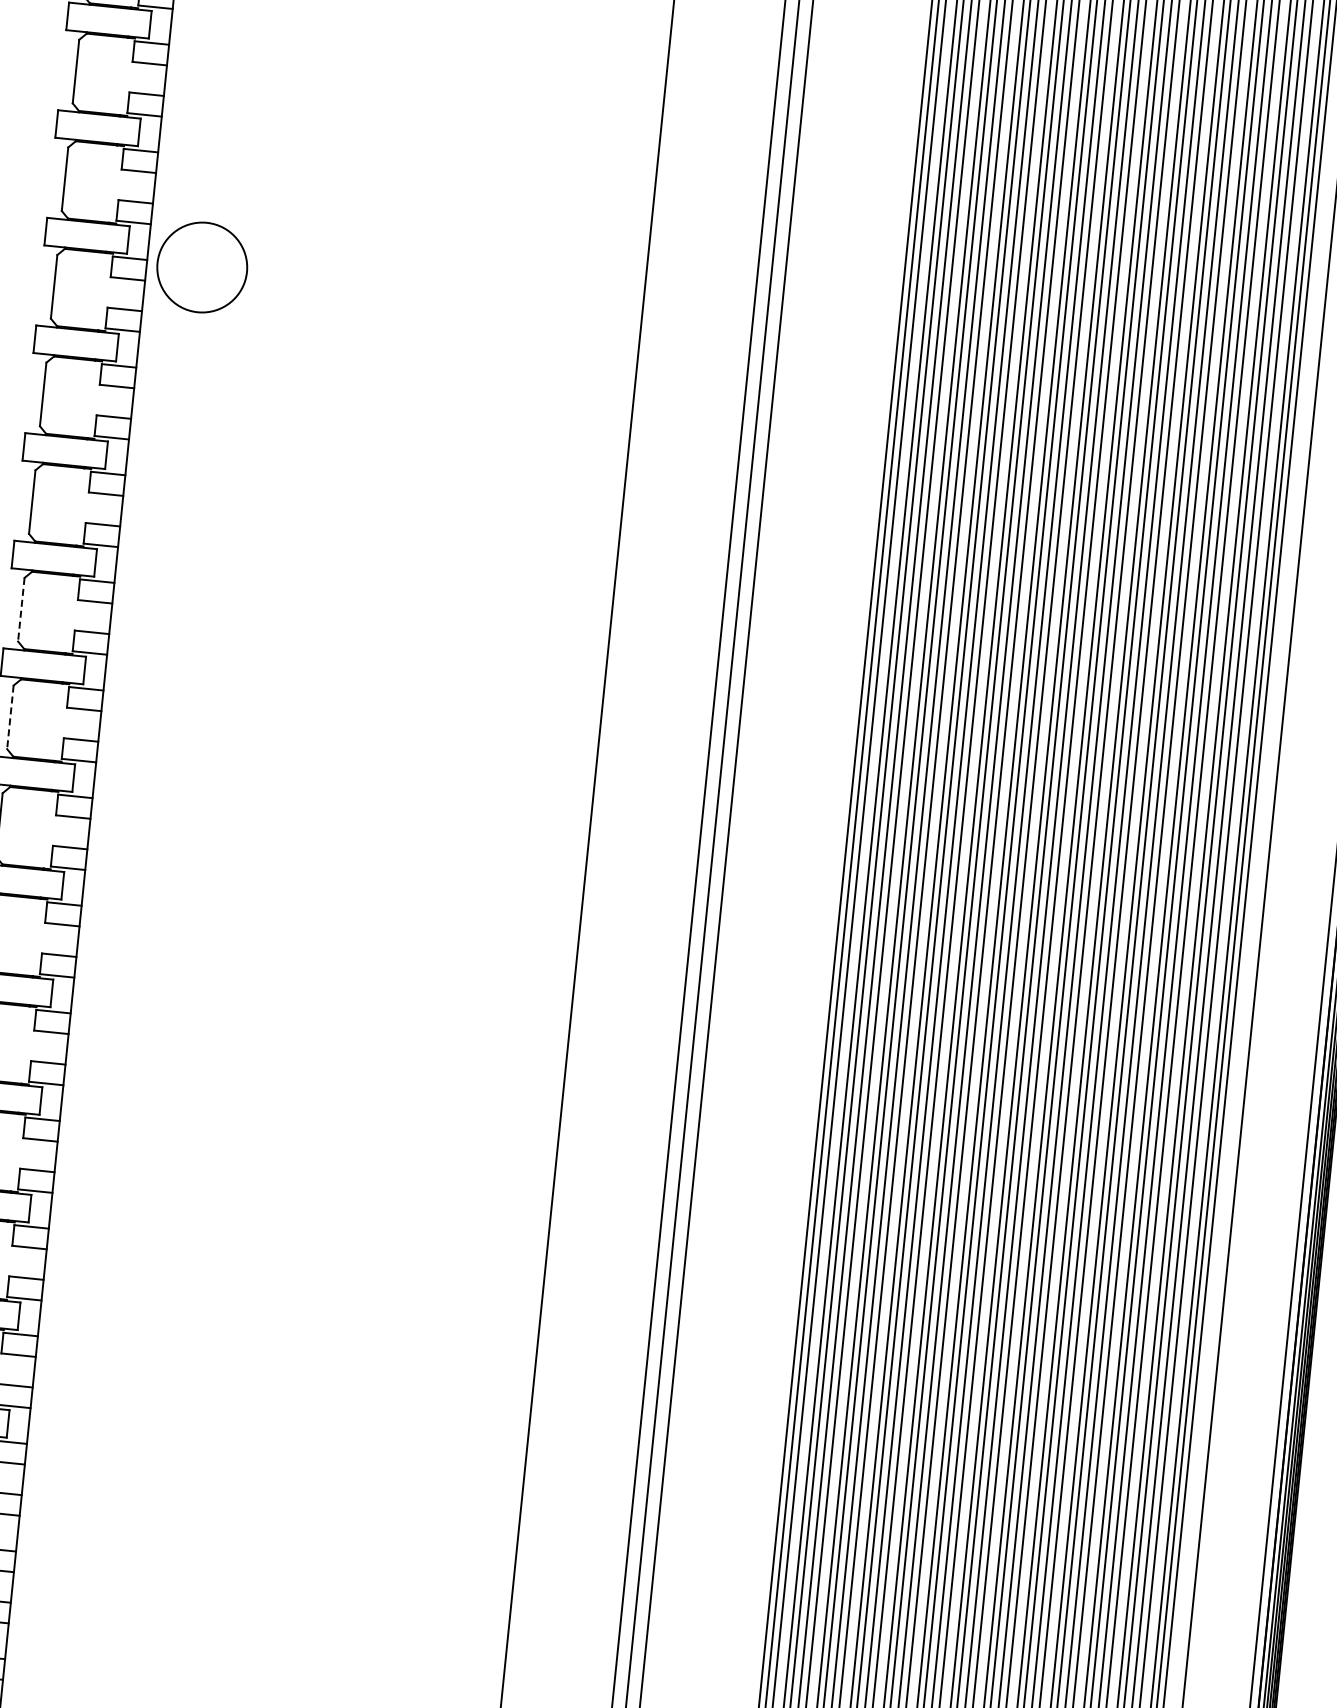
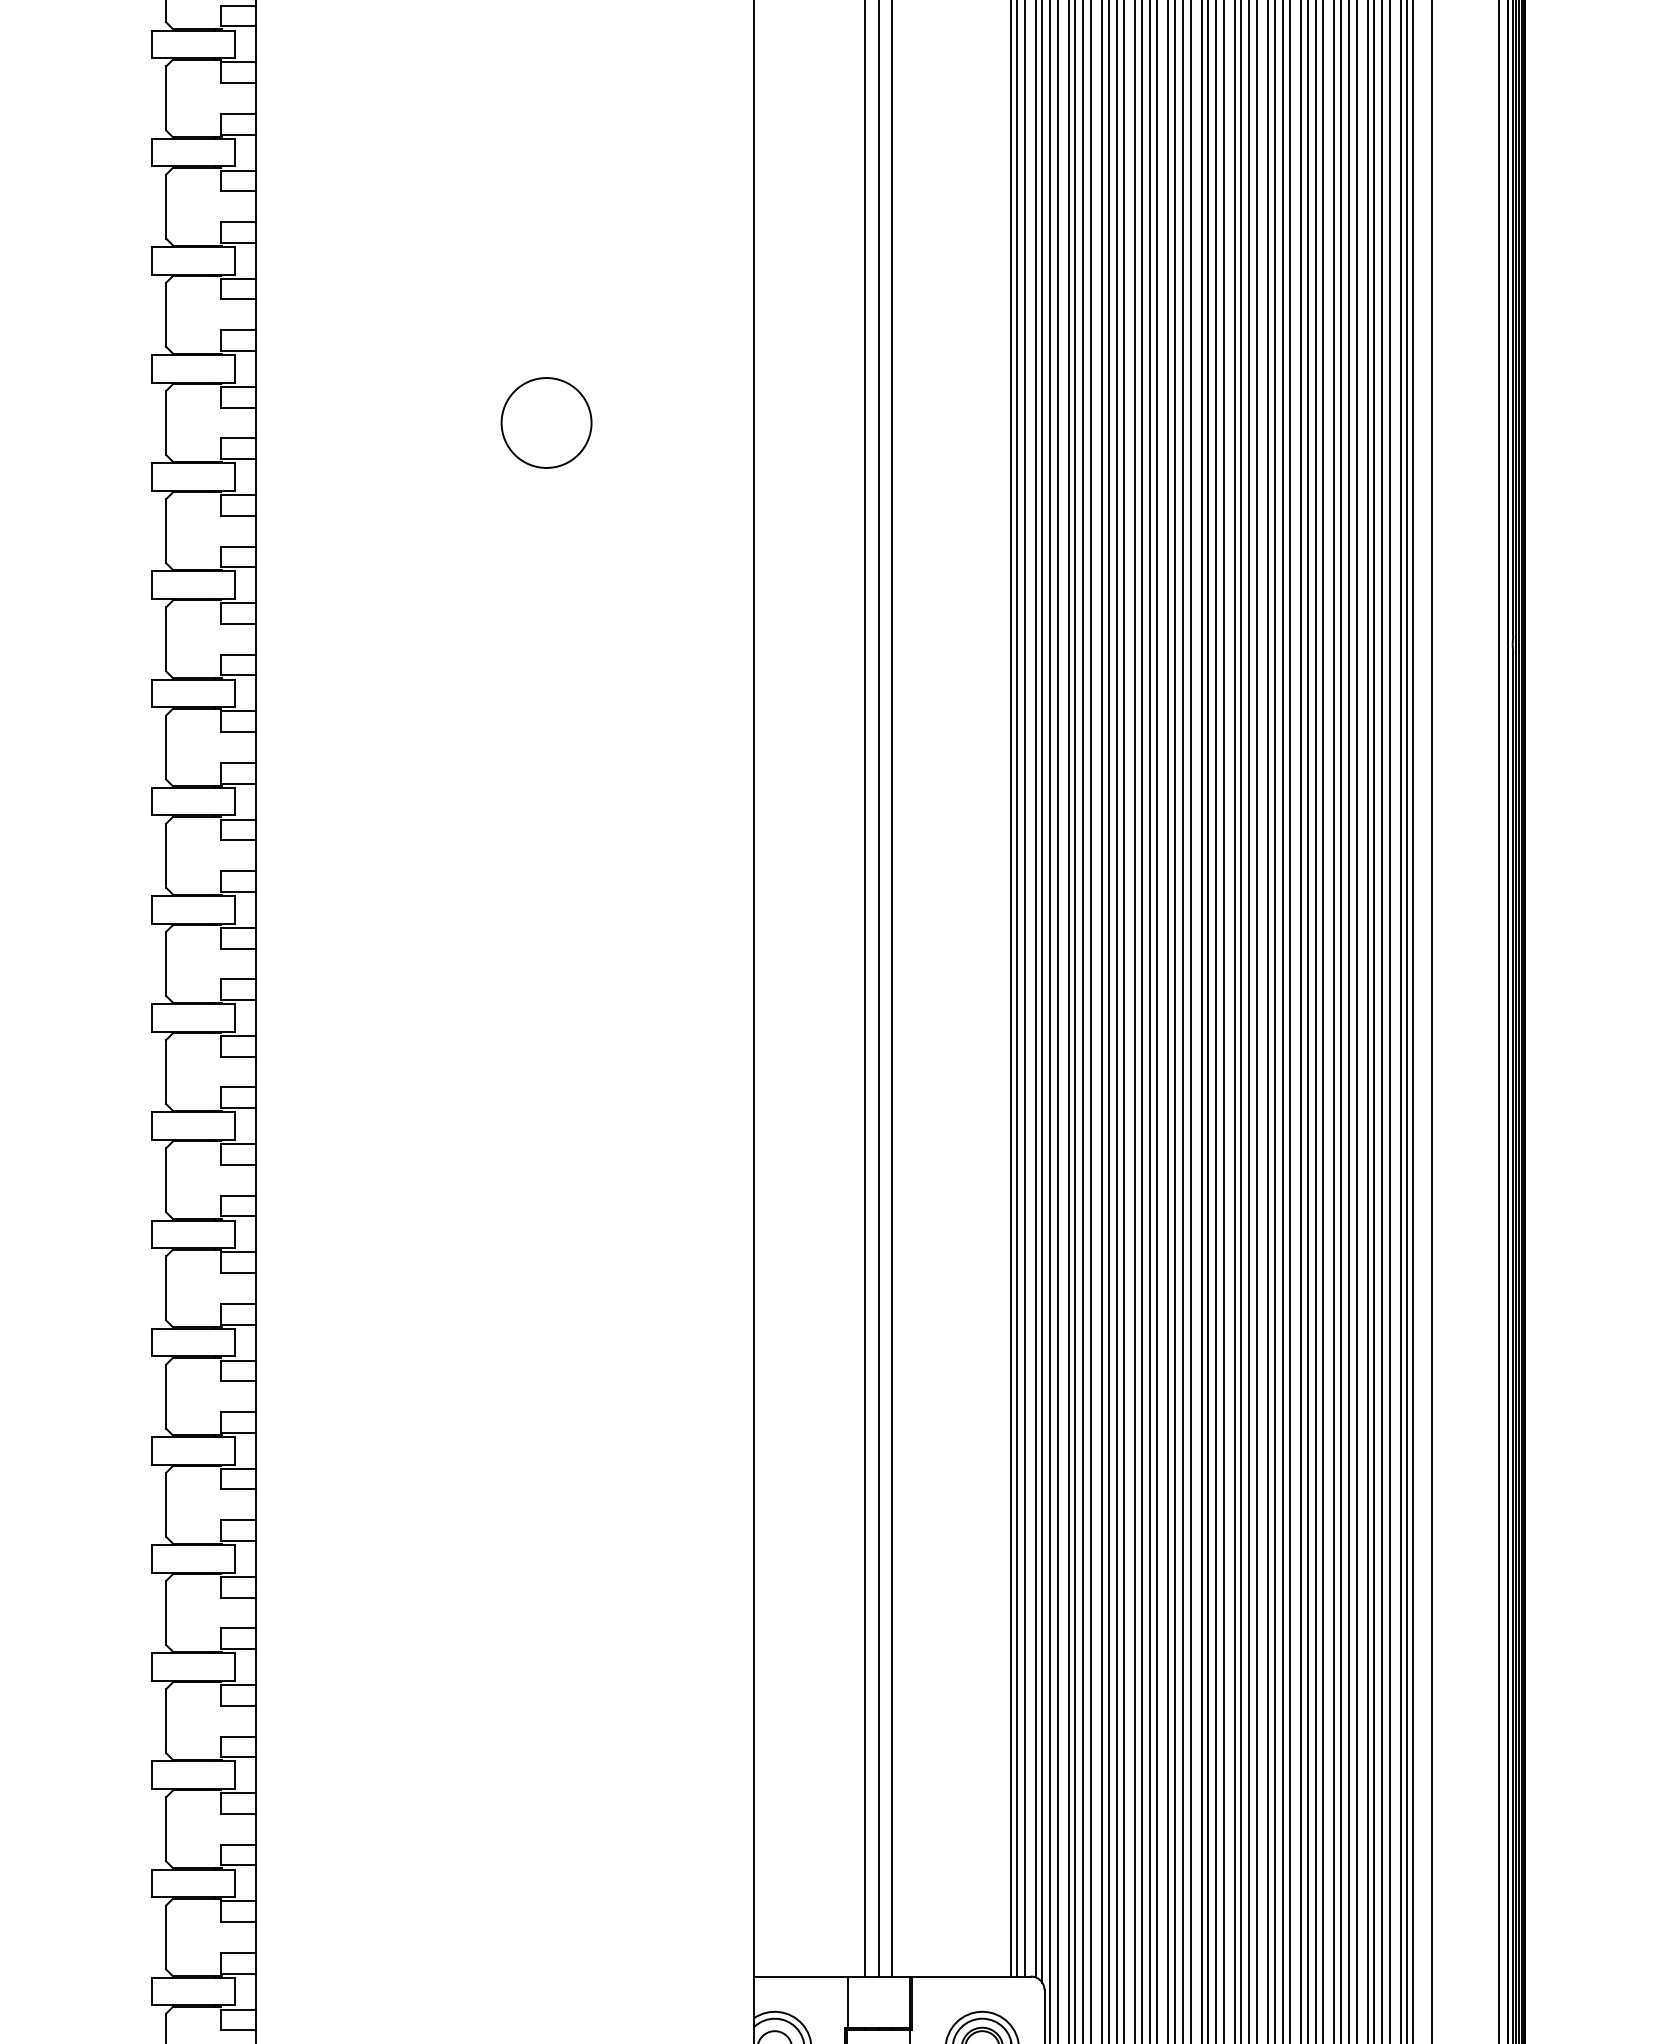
circle: (202, 267) -> (546, 422), moved
line: (21, 609) -> (166, 855), dashed -> solid
line: (10, 717) -> (166, 963), dashed -> solid

